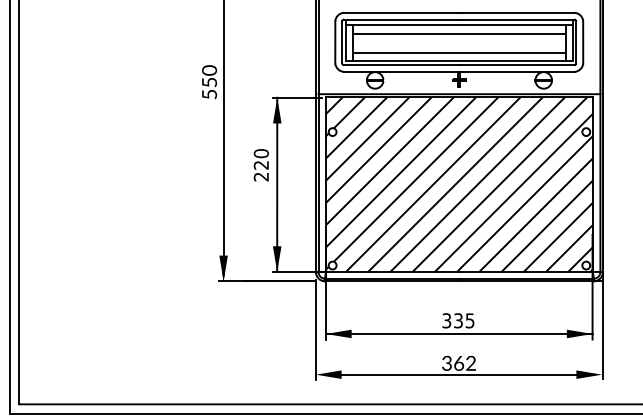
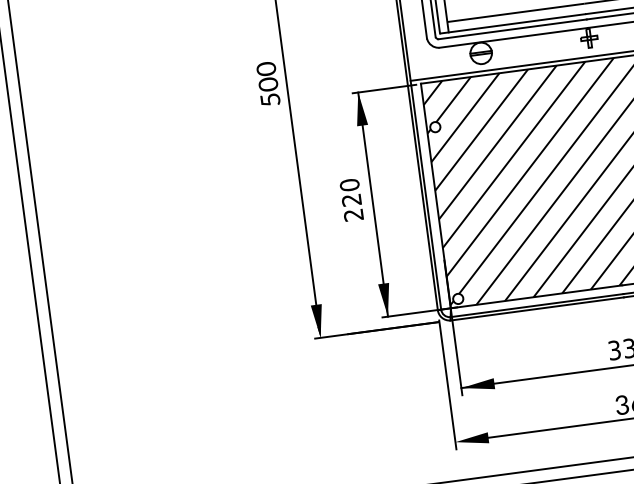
text: (209, 82) -> (268, 84), 550 -> 500
text: (260, 165) -> (350, 200), moved

